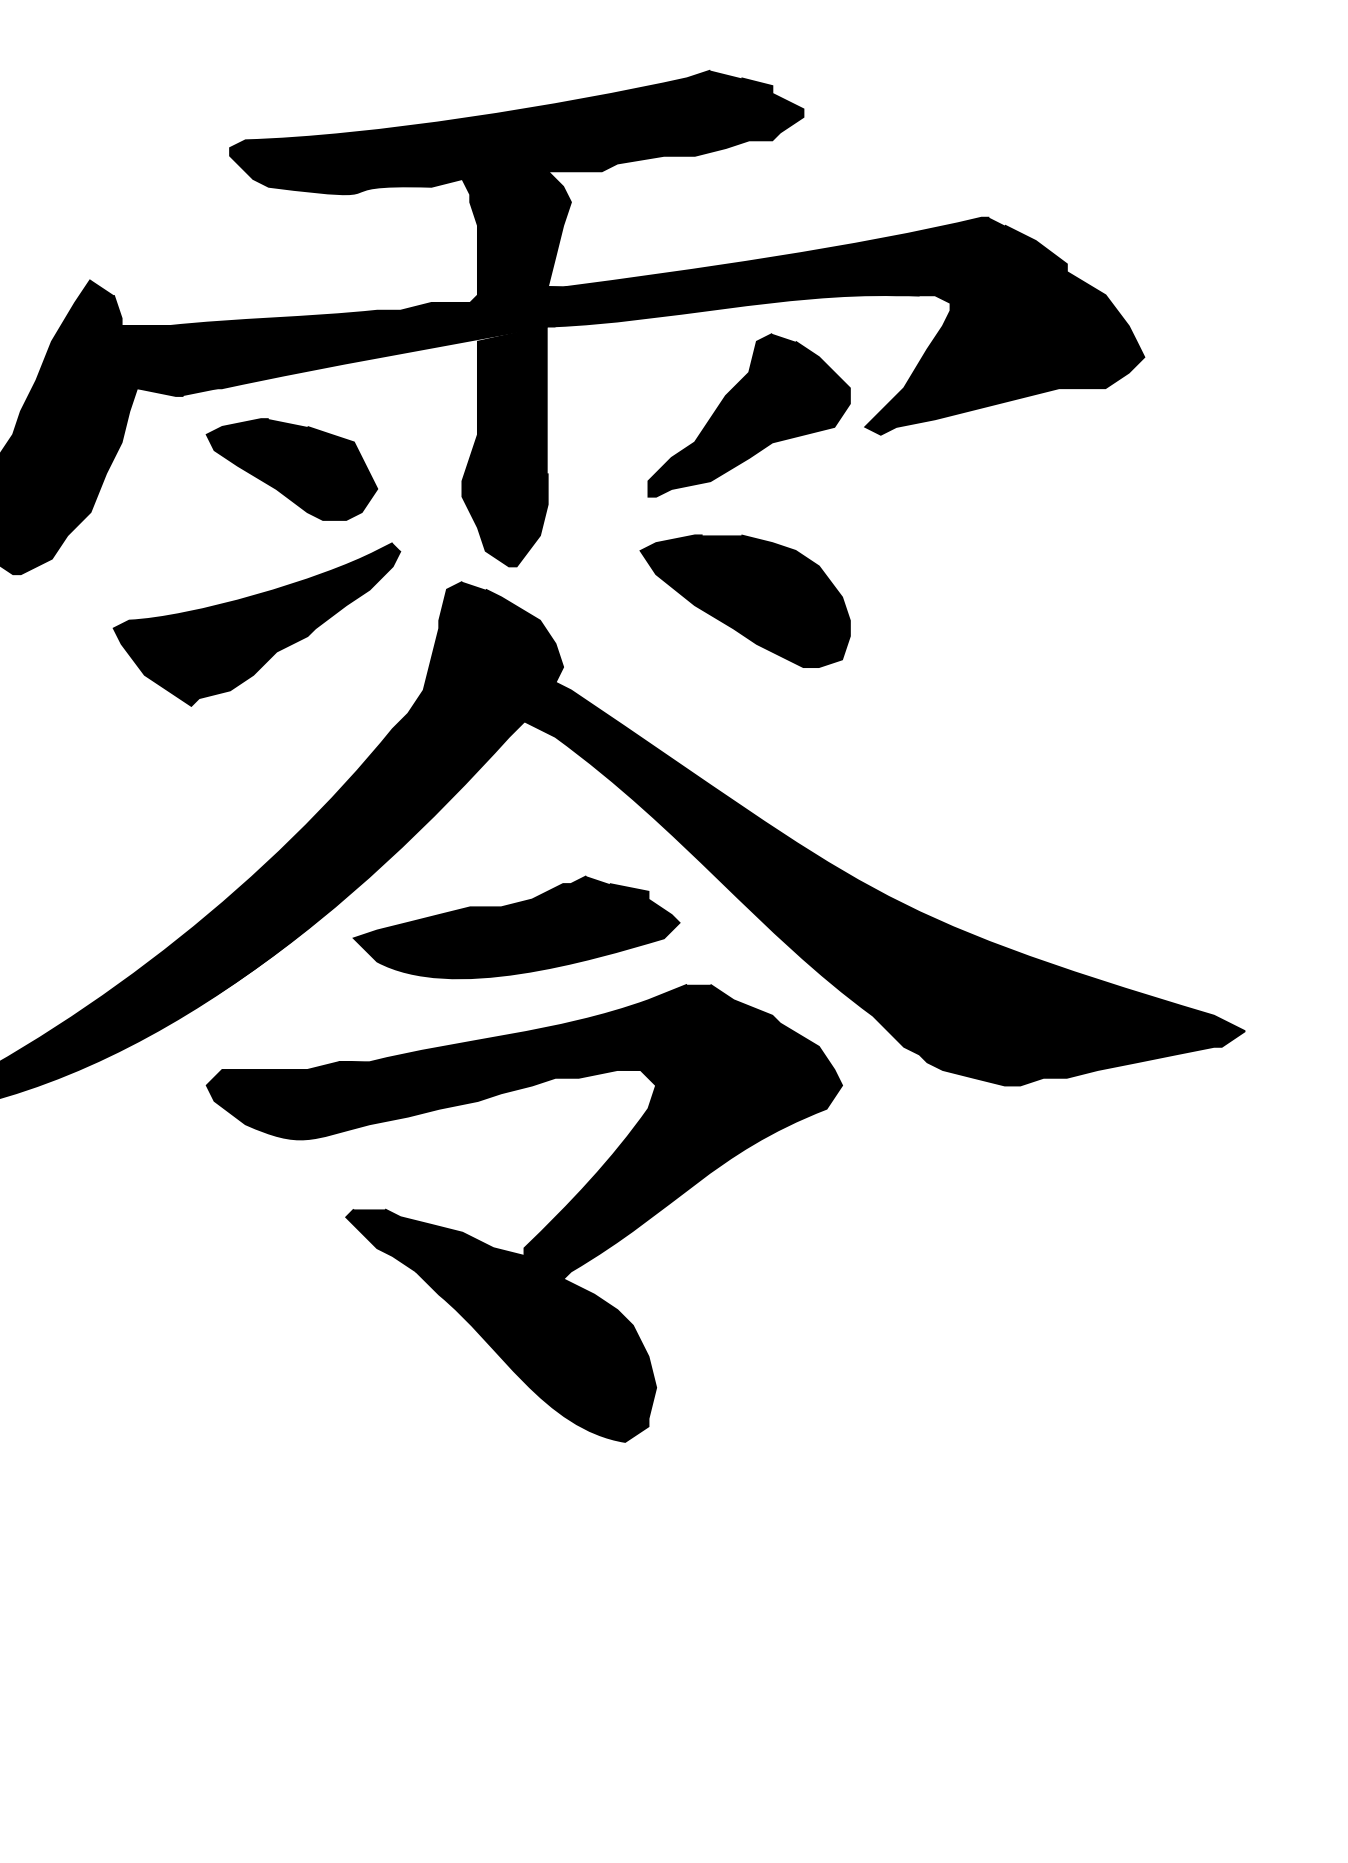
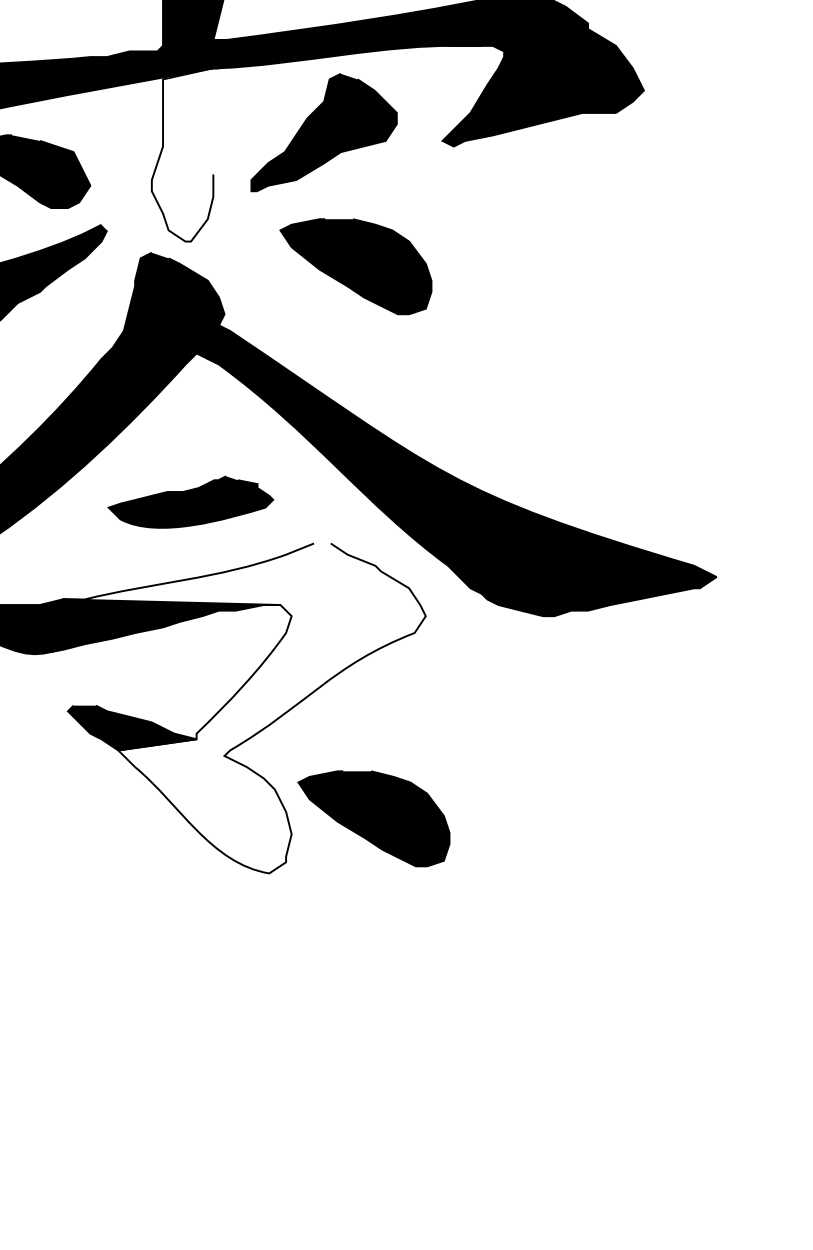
part: (748, 415) -> (323, 132), moved
fill: (504, 446) -> (182, 155), removed
part: (516, 927) -> (190, 502), size x0.7
fill: (590, 1212) -> (244, 707), removed
part: (769, 1365) -> (373, 818), added

